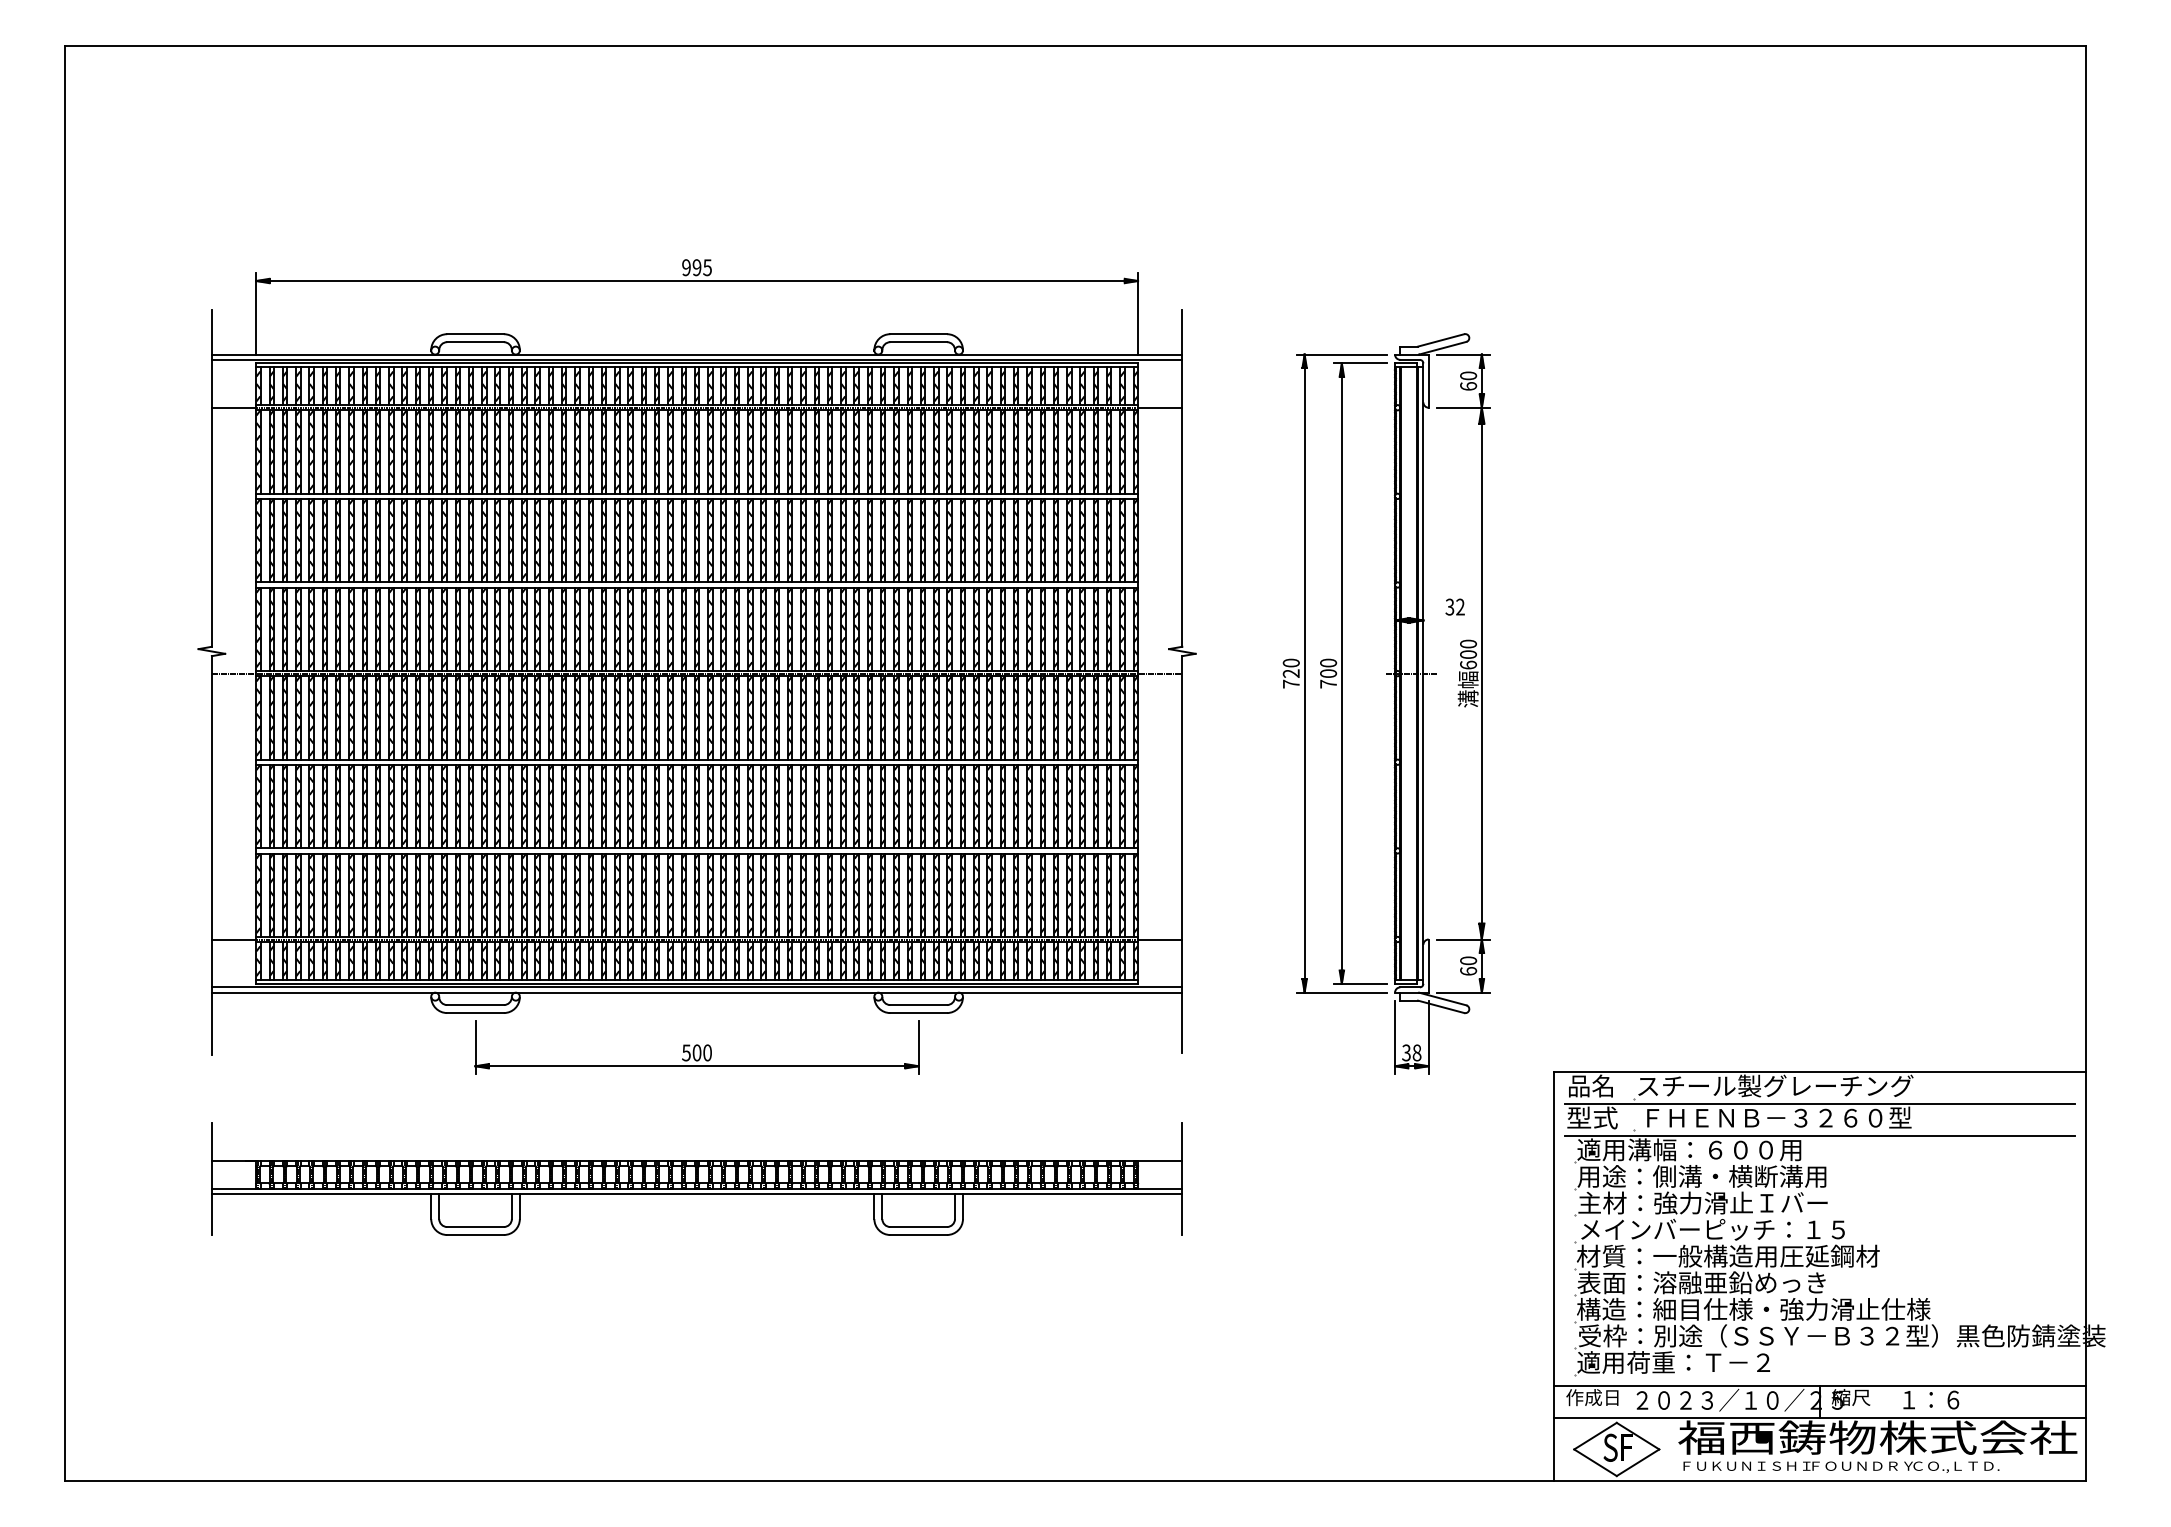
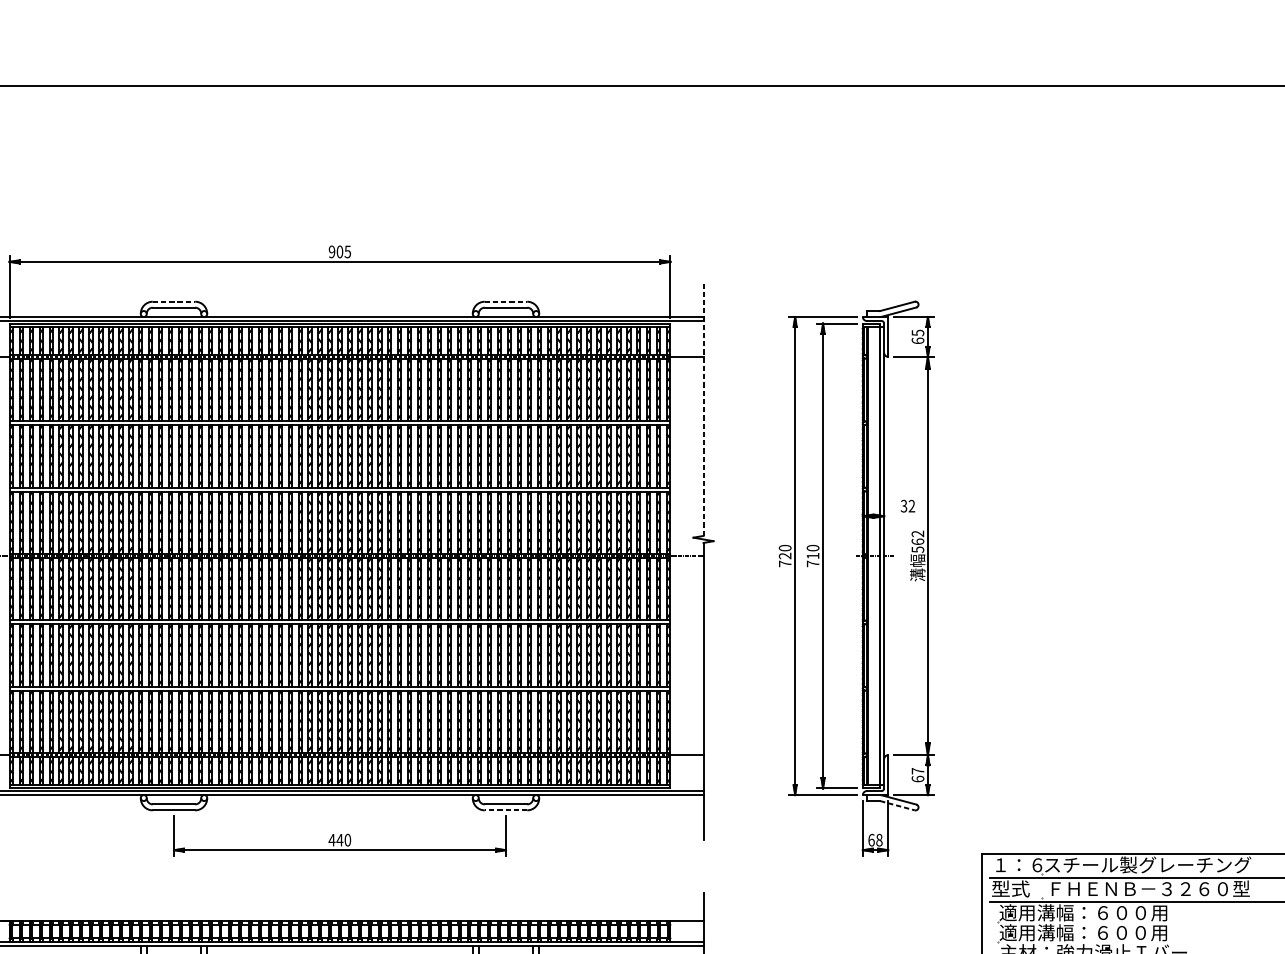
text: (696, 267) -> (339, 251), 995 -> 905
line: (476, 334) -> (174, 301), solid -> dashed
line: (919, 334) -> (506, 301), solid -> dashed
text: (1468, 375) -> (917, 332), 60 -> 65
line: (1182, 478) -> (703, 409), solid -> dashed
text: (1468, 654) -> (917, 541), 600 -> 562
text: (1328, 673) -> (813, 555), 700 -> 710
text: (1468, 960) -> (917, 770), 60 -> 67
line: (1441, 1006) -> (897, 805), solid -> dashed
line: (918, 1013) -> (505, 810), solid -> dashed
text: (691, 1052) -> (335, 839), 500 -> 440
text: (1406, 1052) -> (871, 839), 38 -> 68
text: (1601, 1085) -> (1017, 864), 品名 -> １：６
text: (1701, 1176) -> (1092, 932), 用途：側溝・横断溝用 -> 適用溝幅：６００用

